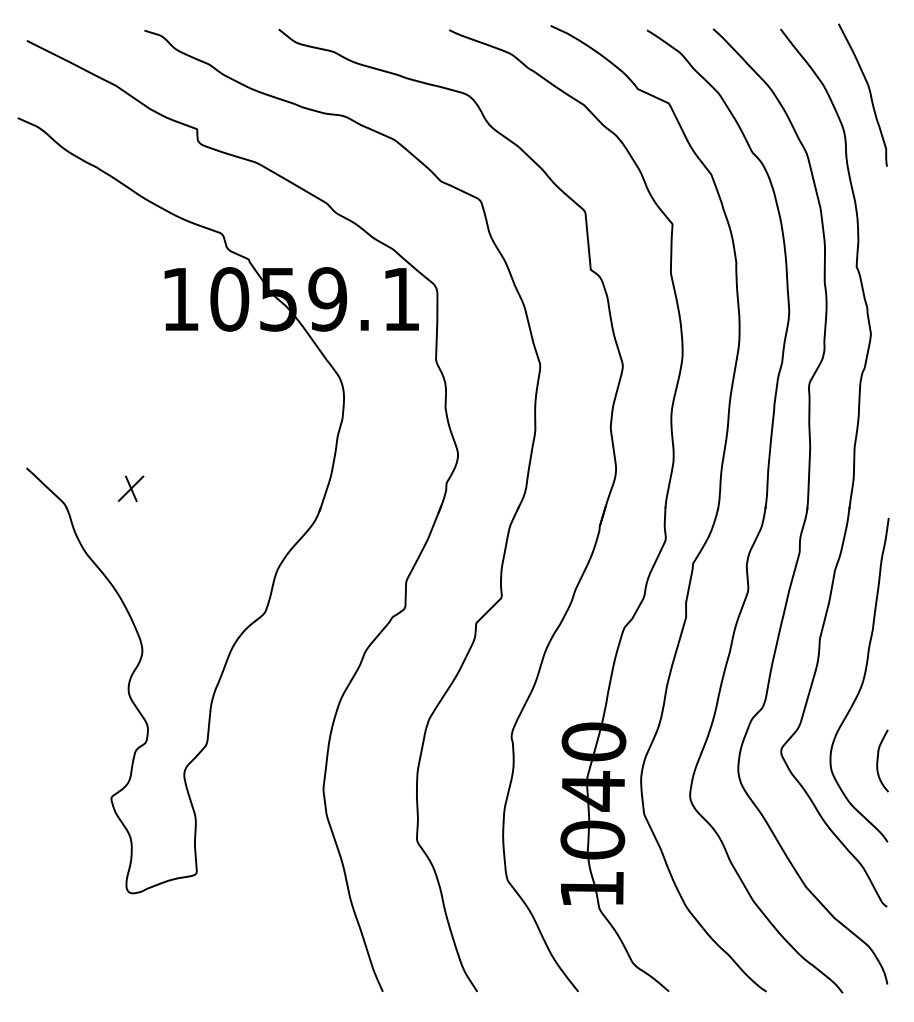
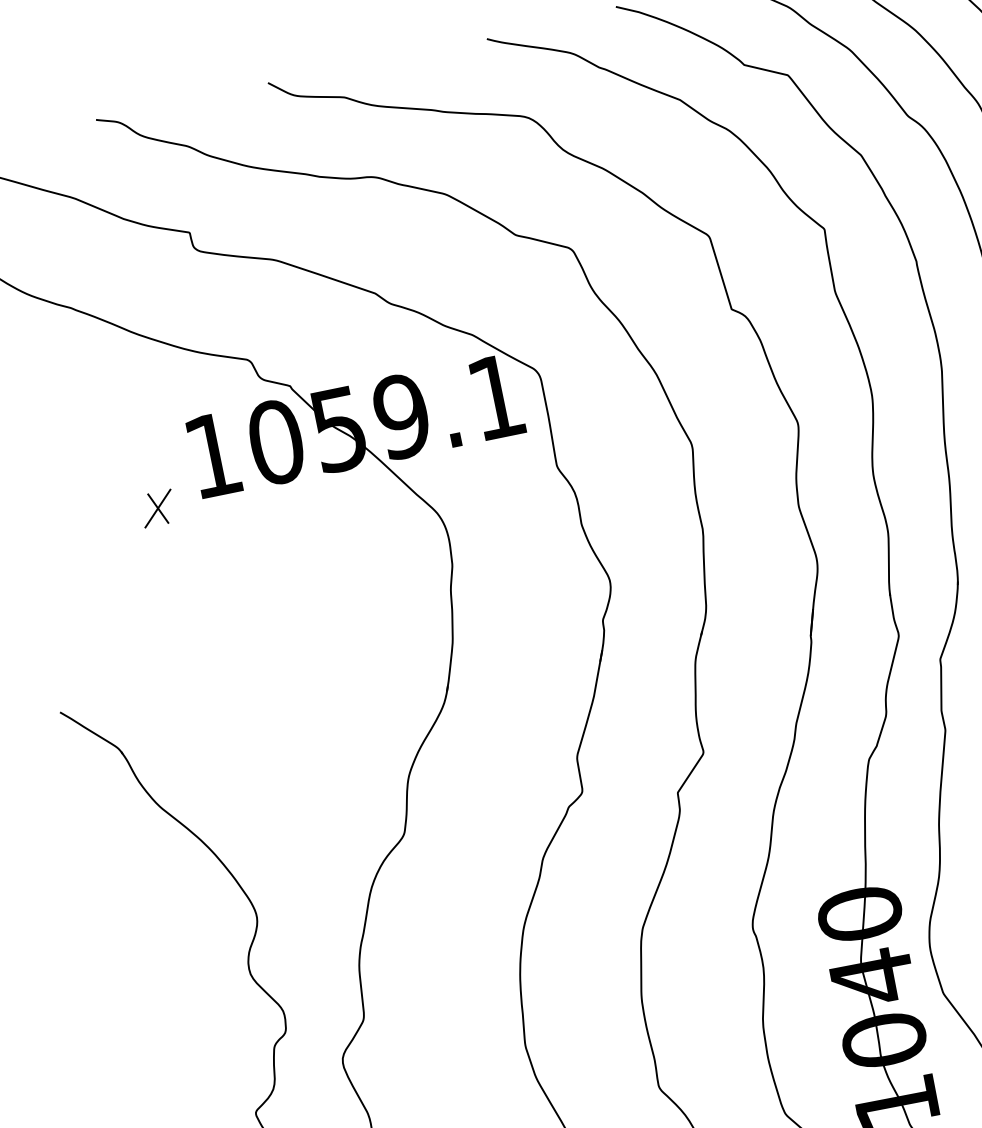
part: (130, 488) -> (157, 508), moved

